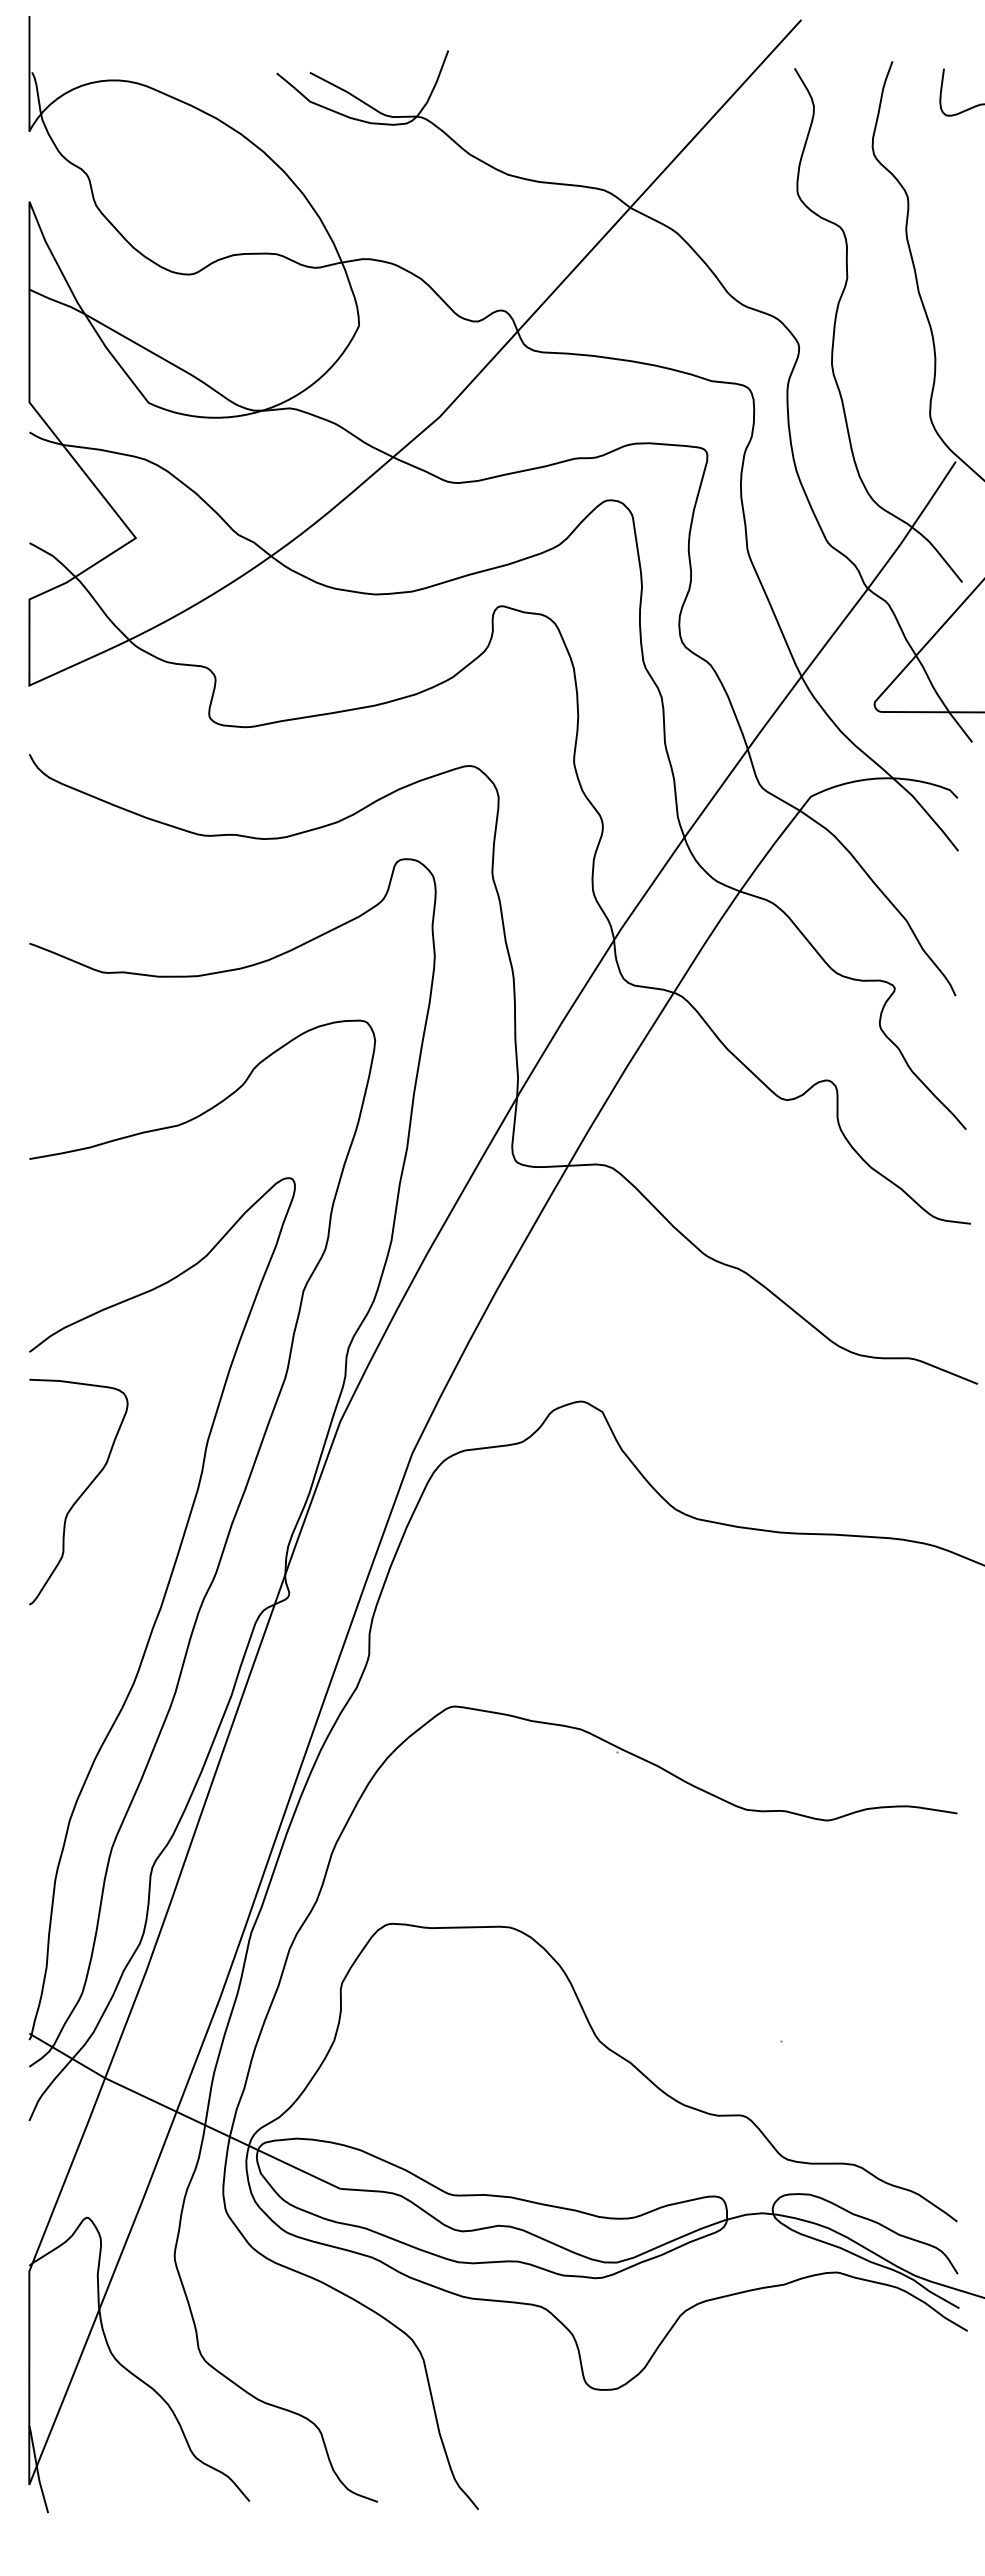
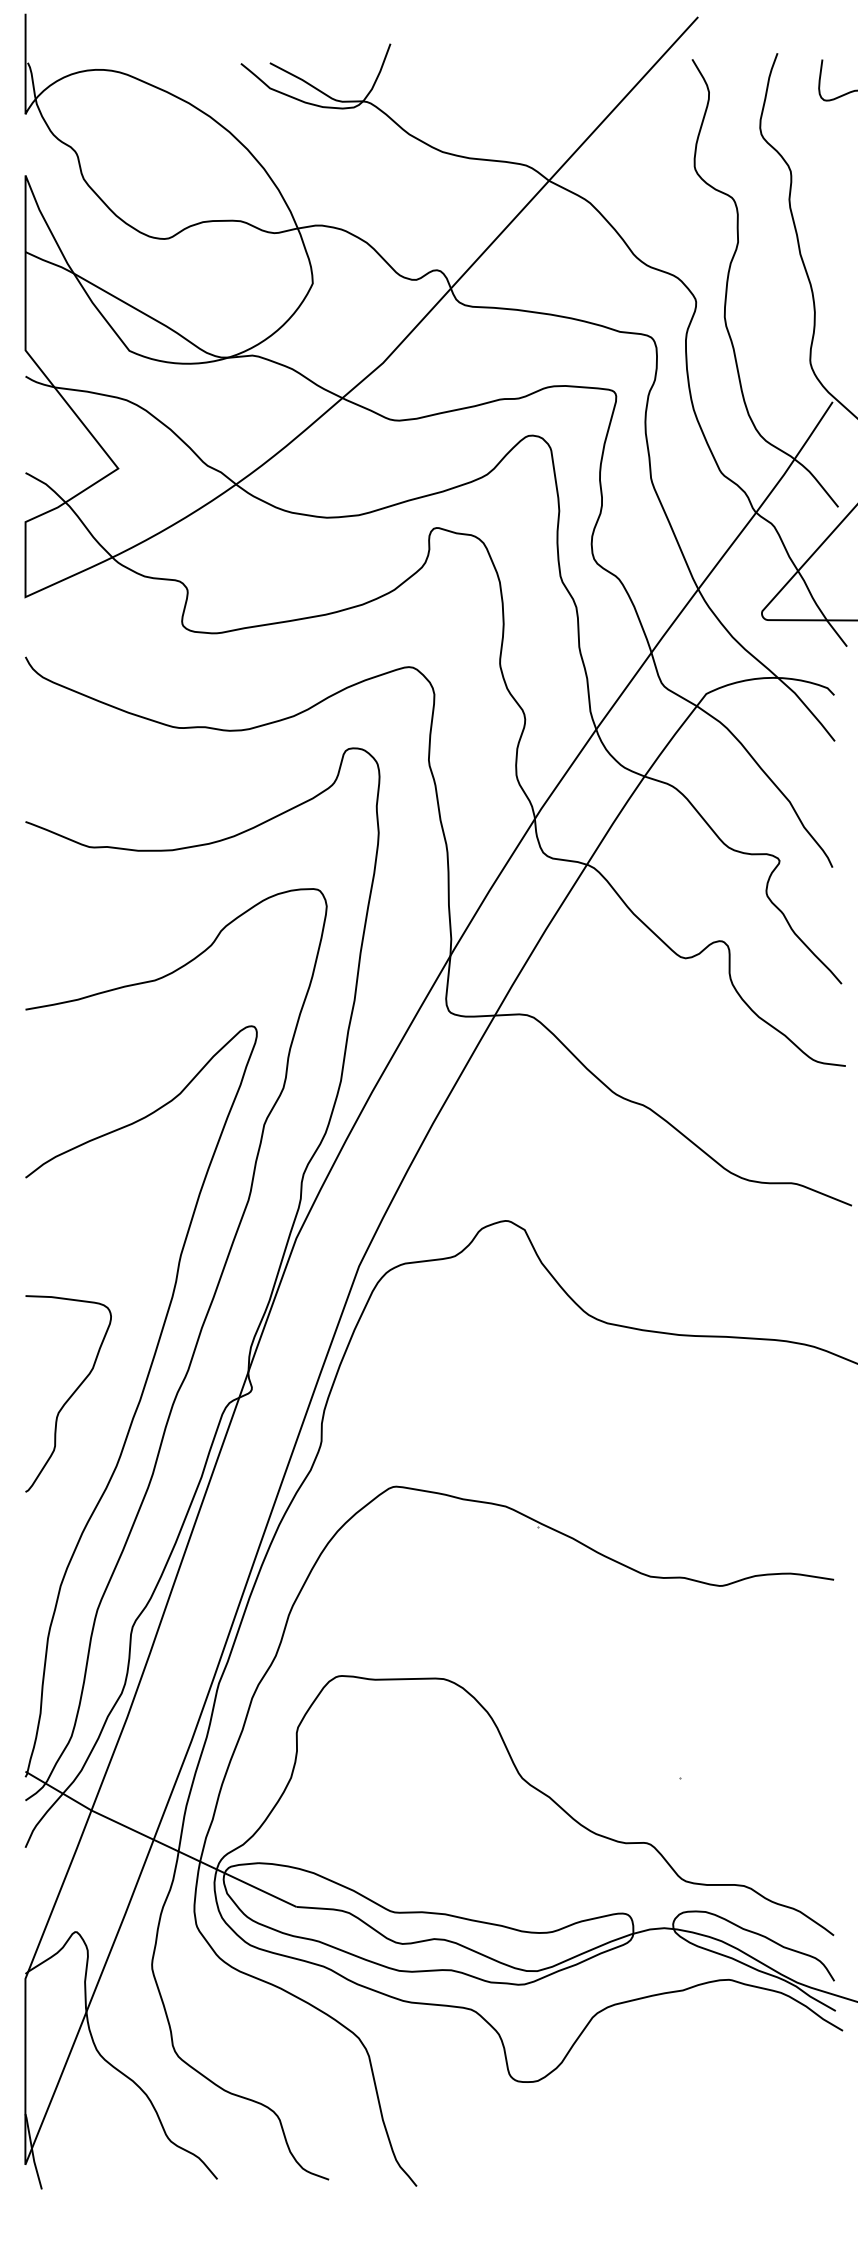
curve: (81, 1493) -> (70, 1395), moved

